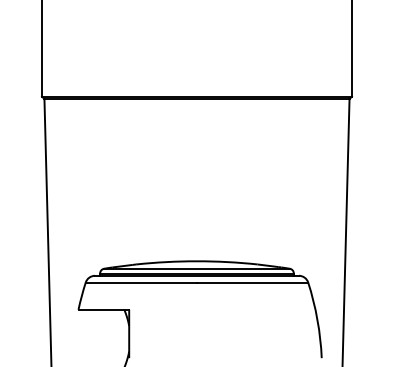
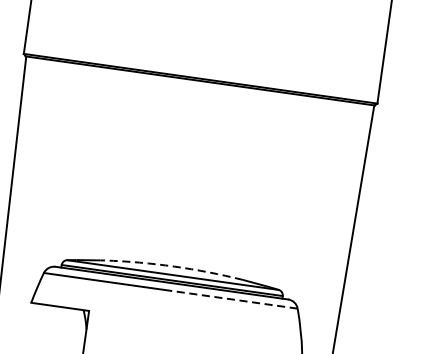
arc: (197, 261) -> (174, 266), solid -> dashed
line: (252, 282) -> (234, 299), solid -> dashed

